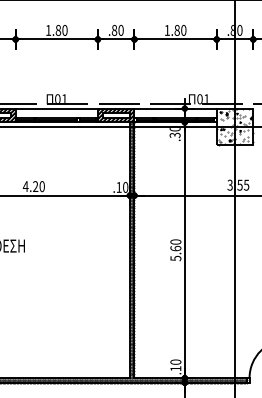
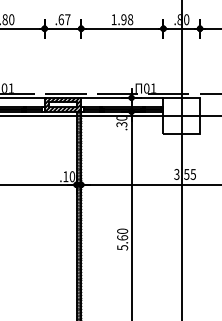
text: (117, 30) -> (64, 19), .80 -> .67
text: (180, 30) -> (127, 19), 1.80 -> 1.98
hatch: (234, 126) -> (181, 115), removed

